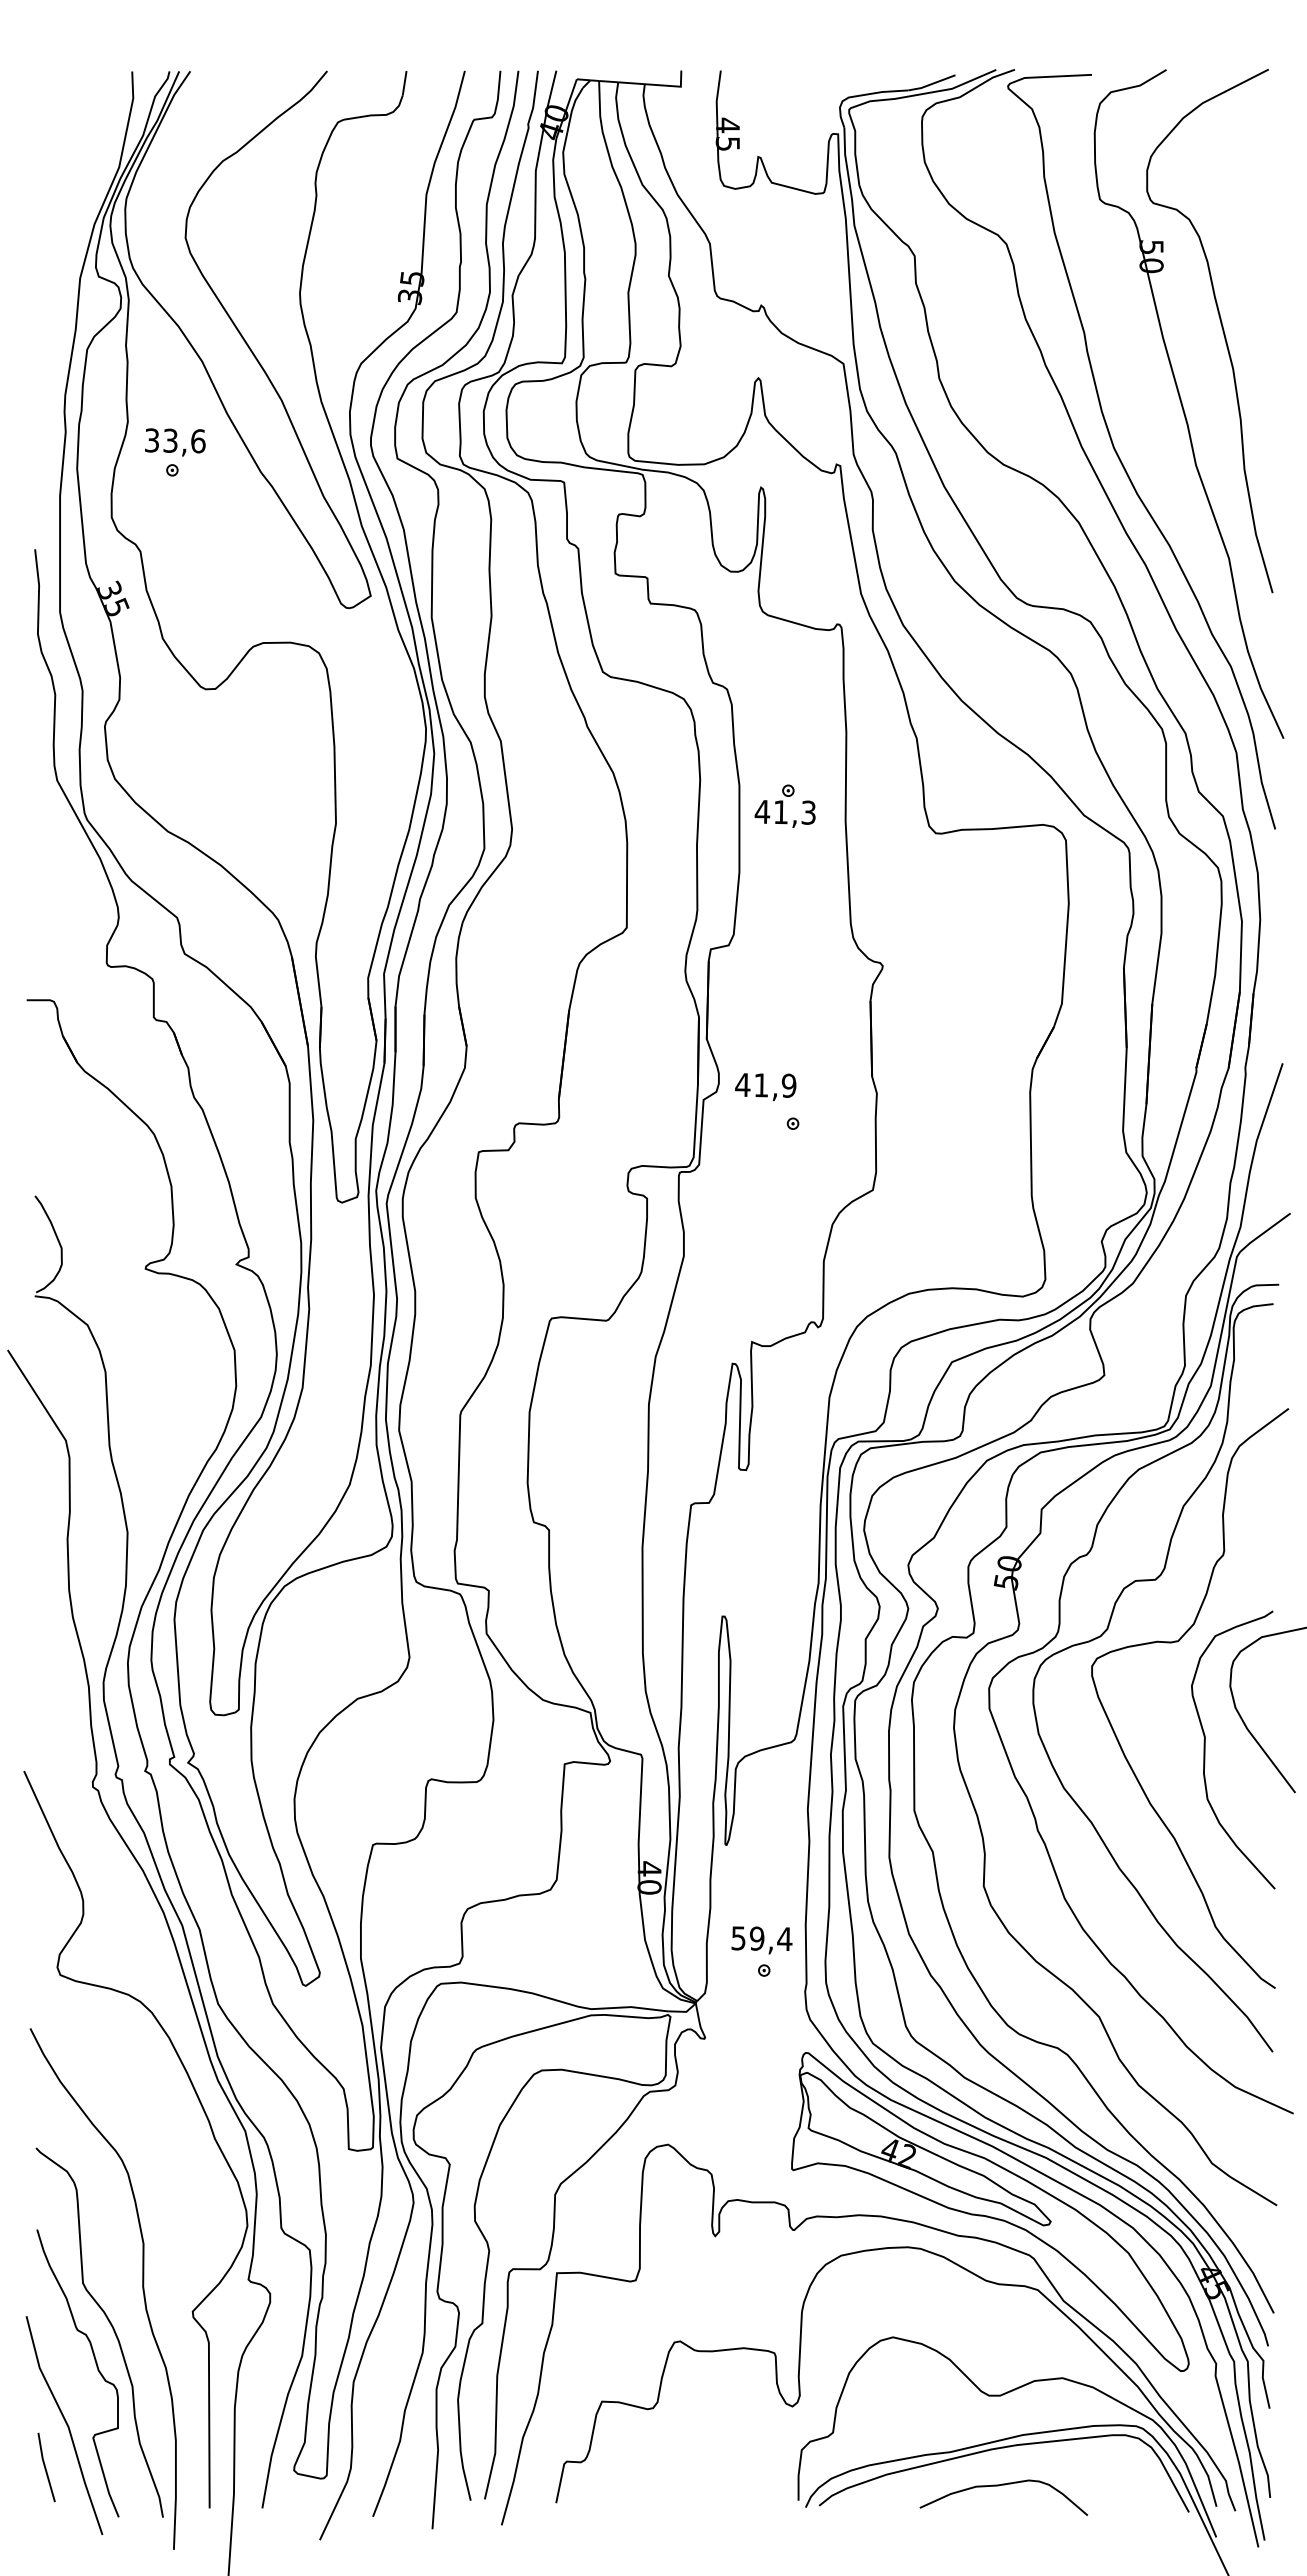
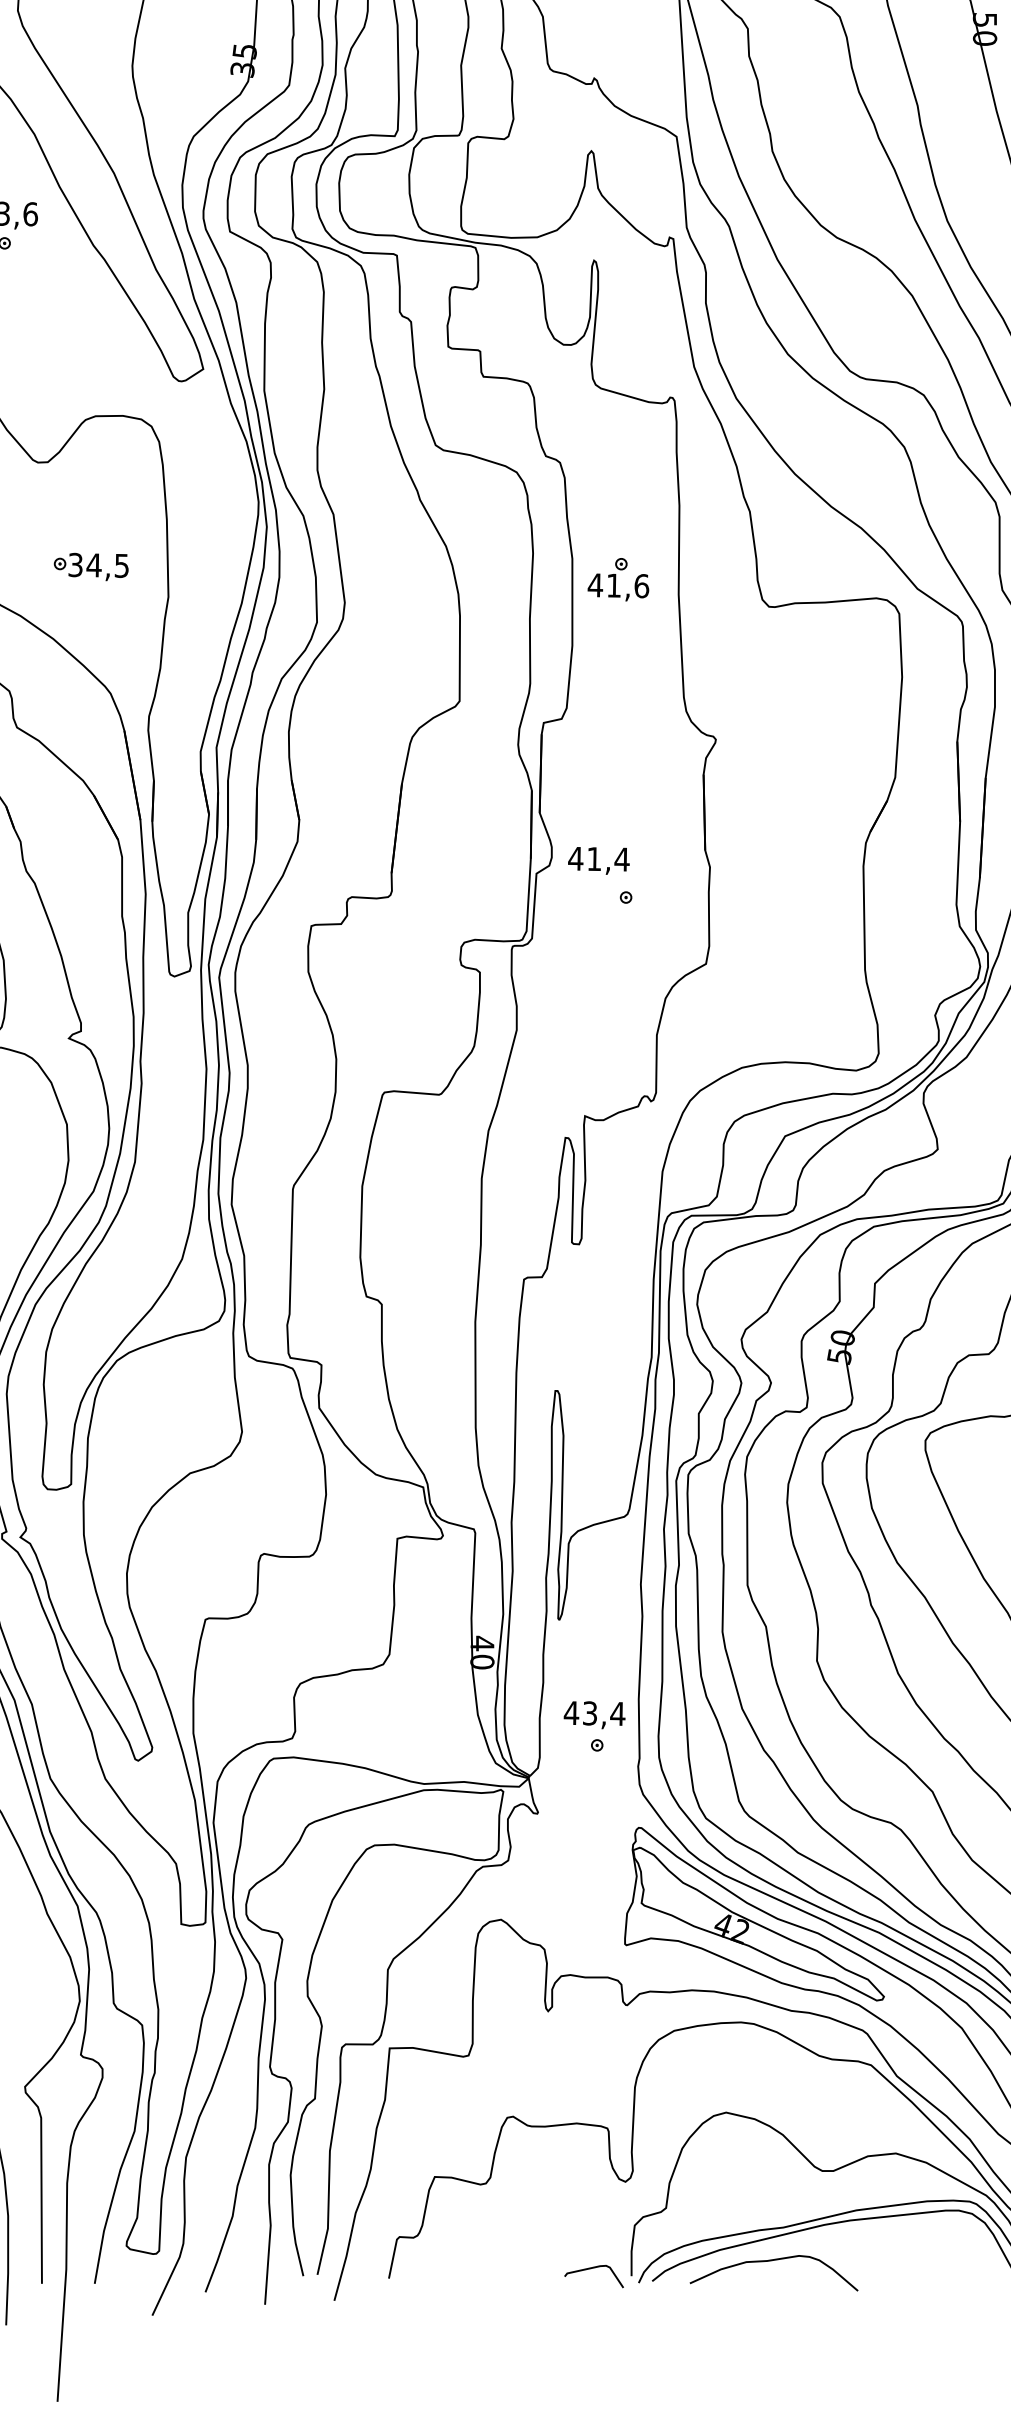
part: (258, 793) -> (90, 566), added
text: (808, 812) -> (641, 585), 41,3 -> 41,6
text: (788, 1085) -> (621, 859), 41,9 -> 41,4
text: (747, 1938) -> (580, 1713), 59,4 -> 43,4
curve: (999, 2486) -> (769, 2261), moved
curve: (760, 2493) -> (593, 2268), added

